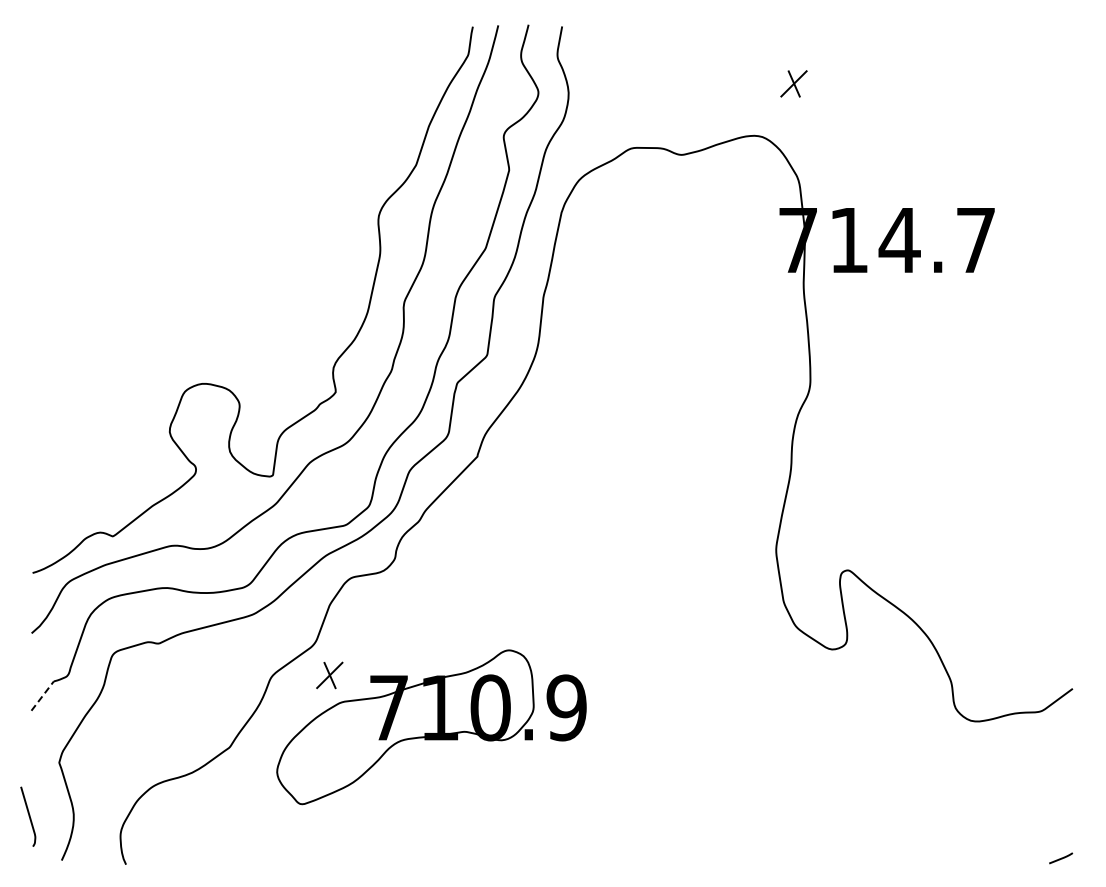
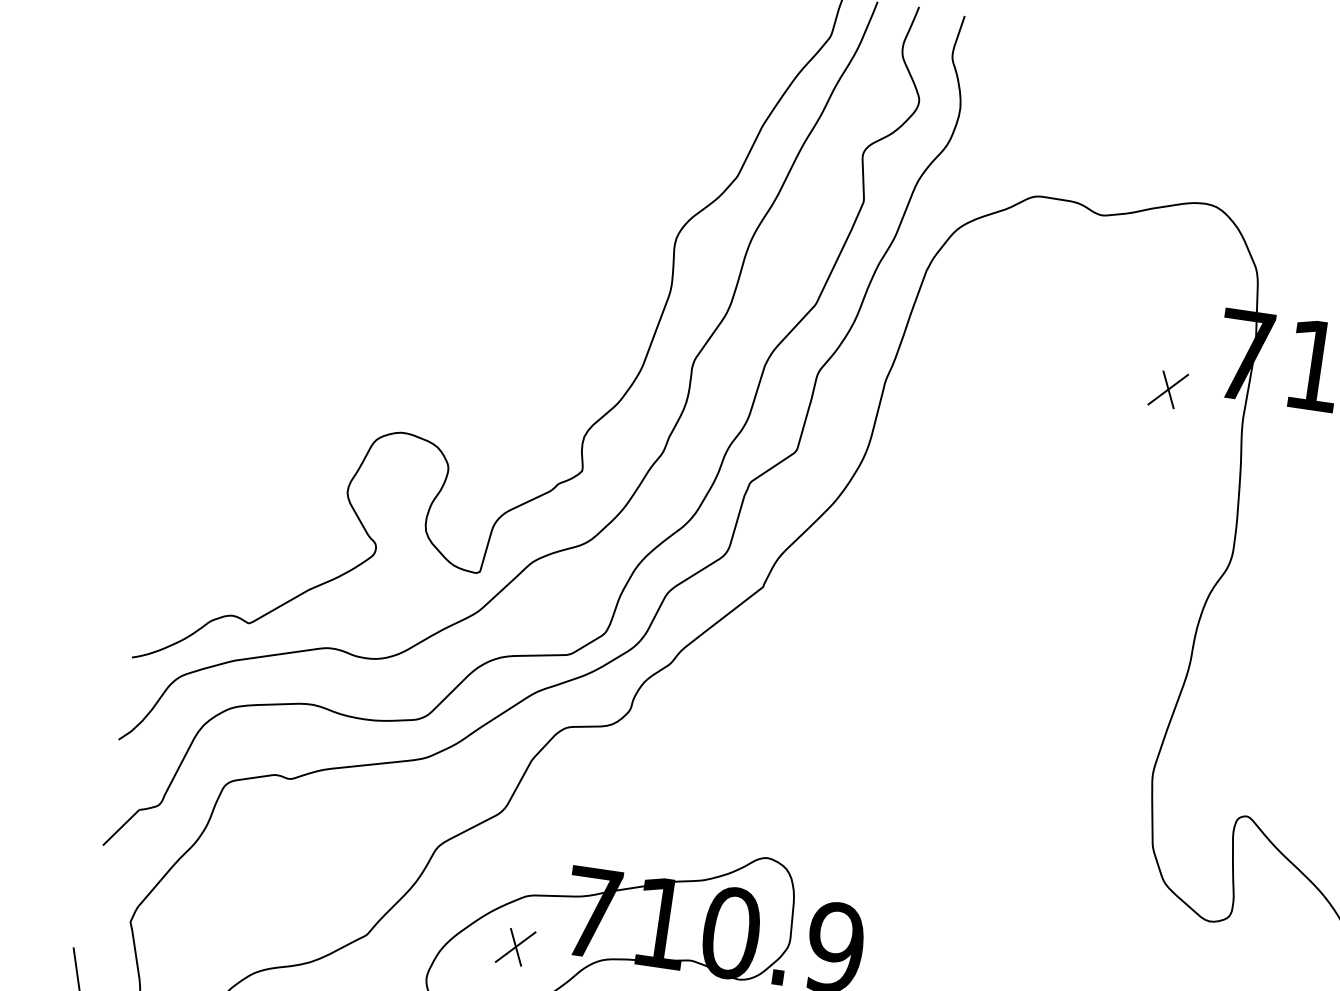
part: (793, 83) -> (1167, 389), moved
part: (329, 675) -> (515, 947), moved
line: (42, 695) -> (121, 826), dashed -> solid

